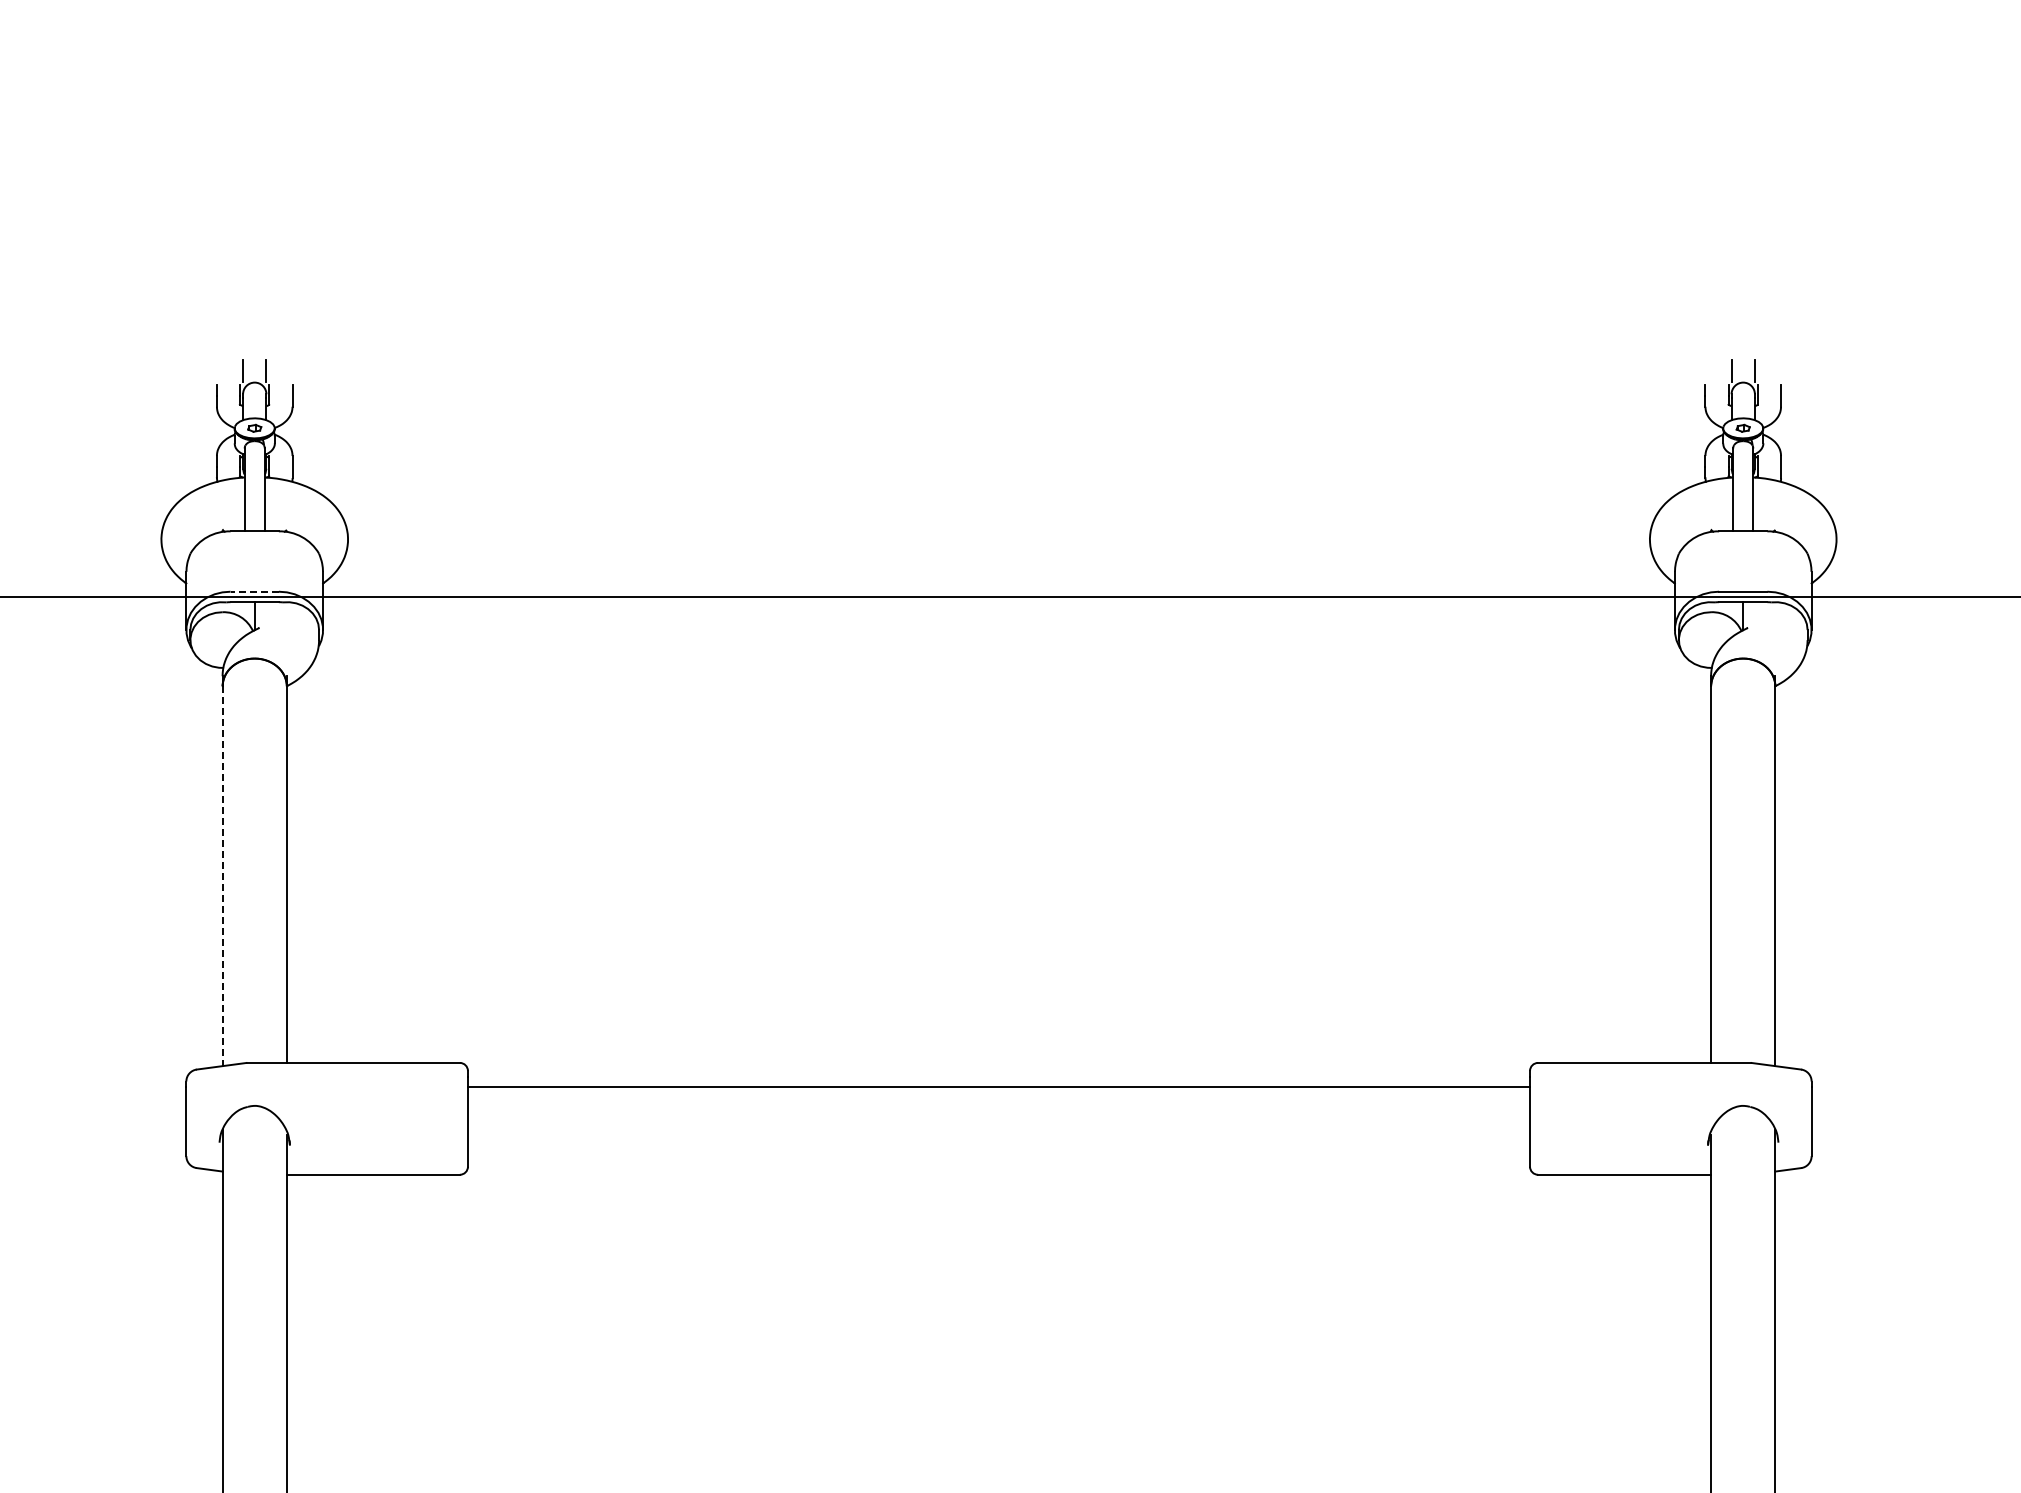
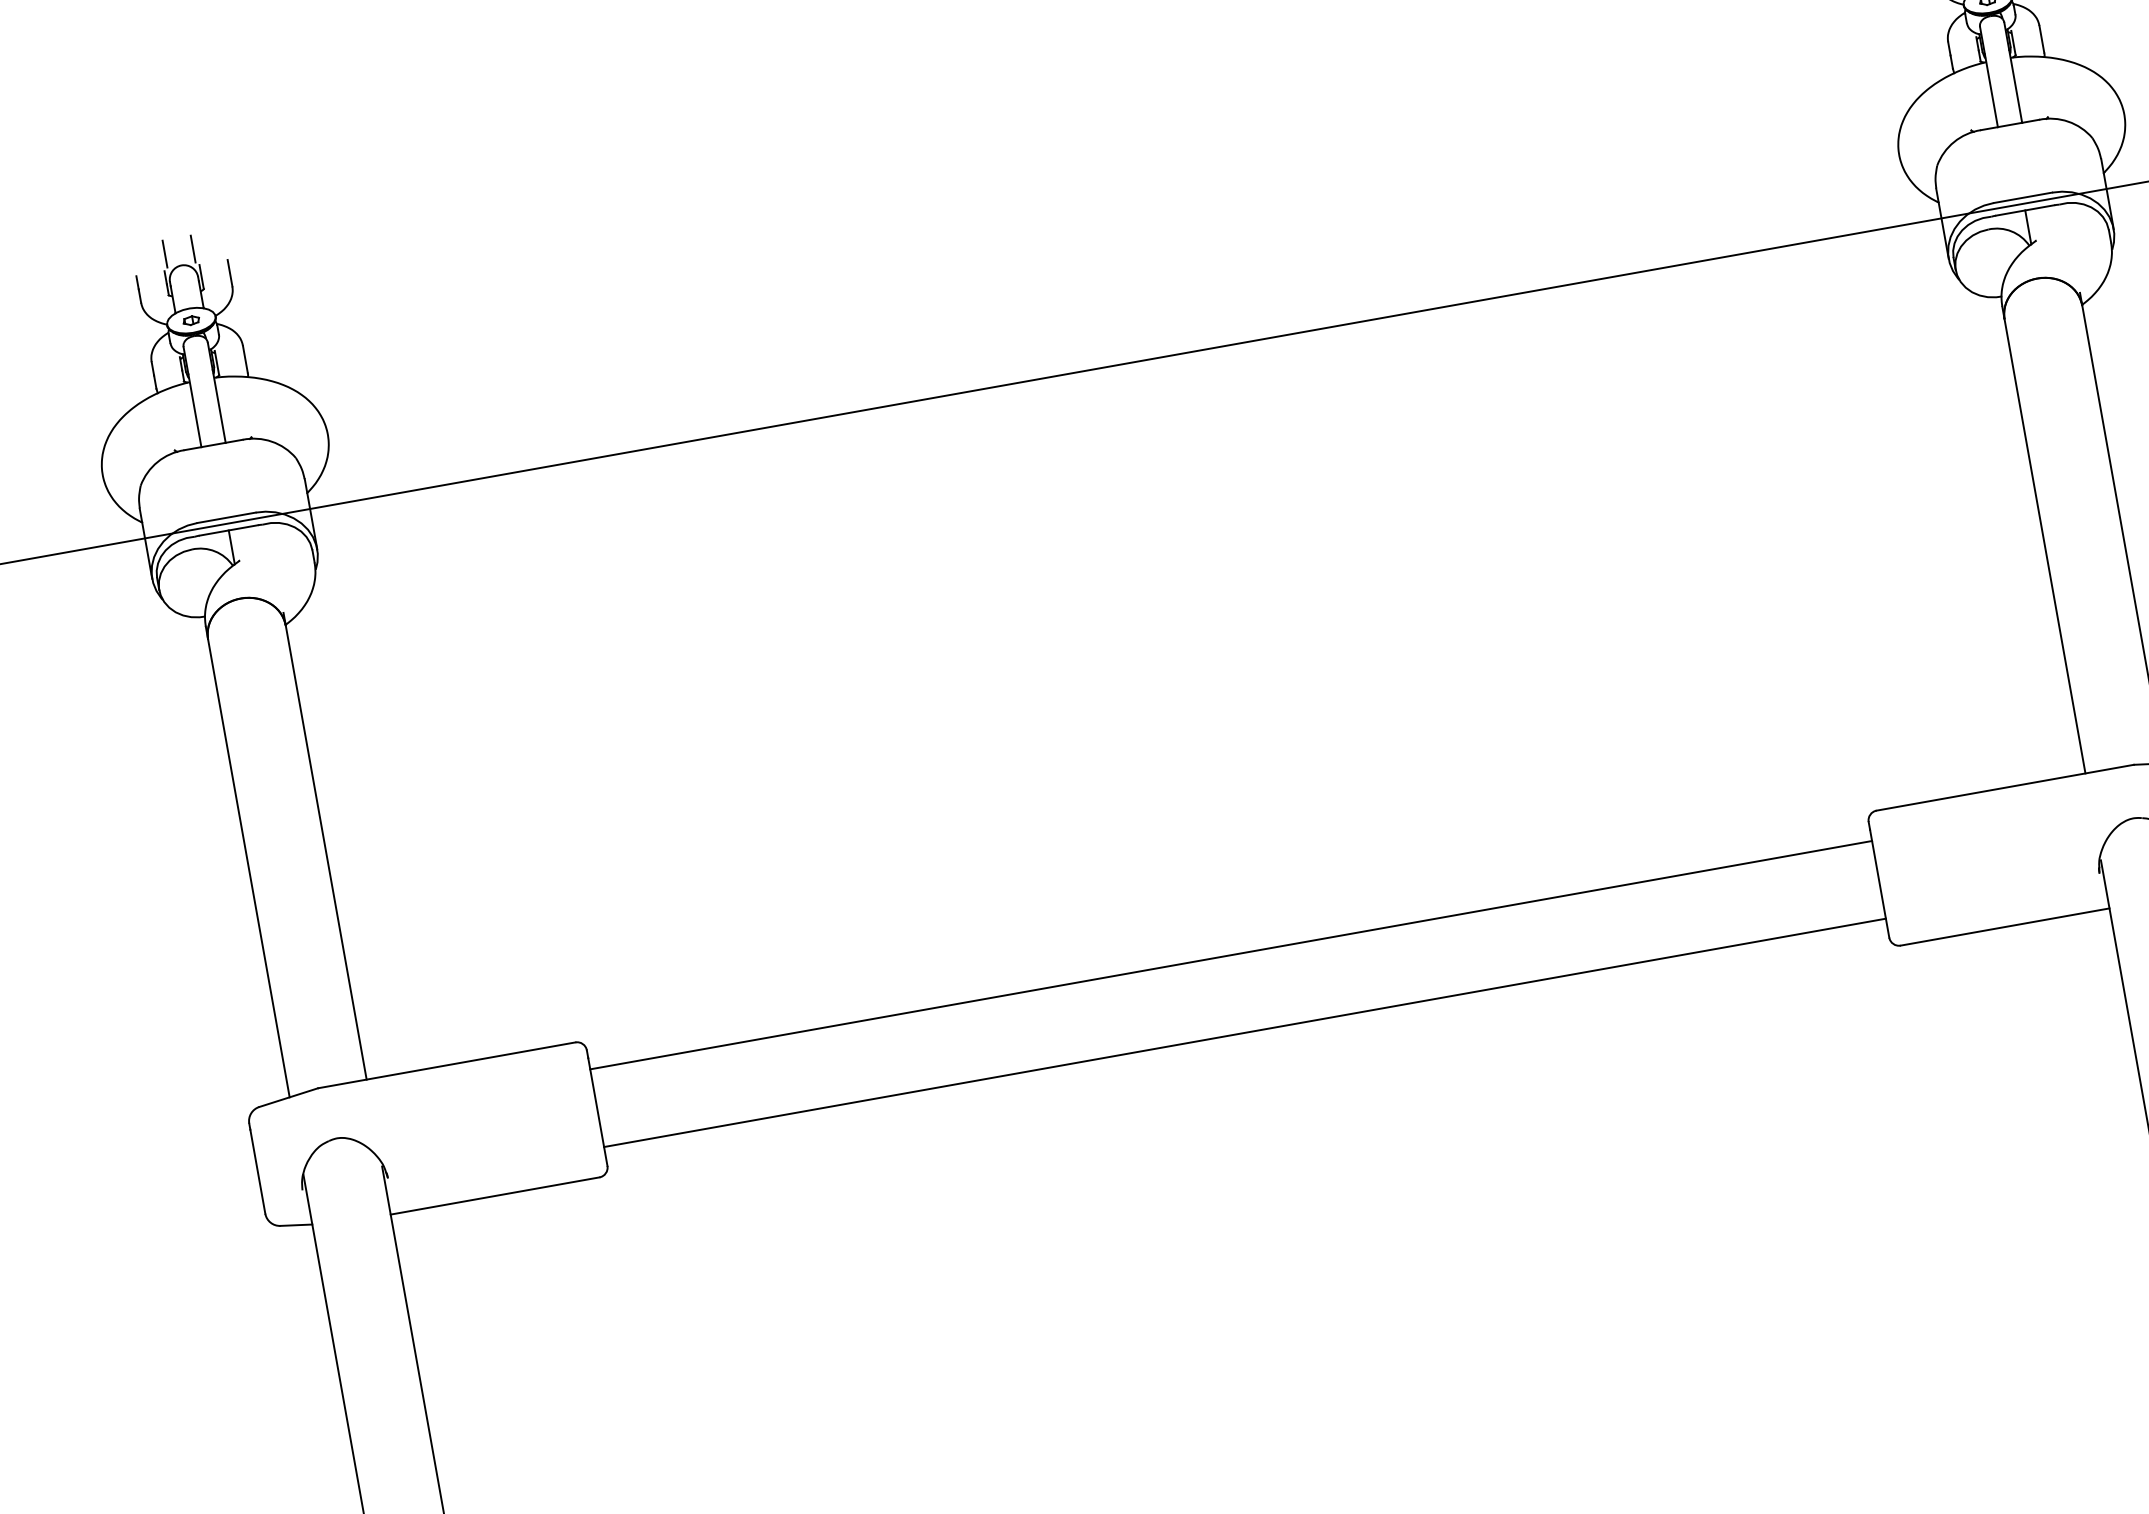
line: (254, 591) -> (226, 517), dashed -> solid
line: (222, 876) -> (248, 868), dashed -> solid
line: (998, 1151) -> (1244, 1033), added

